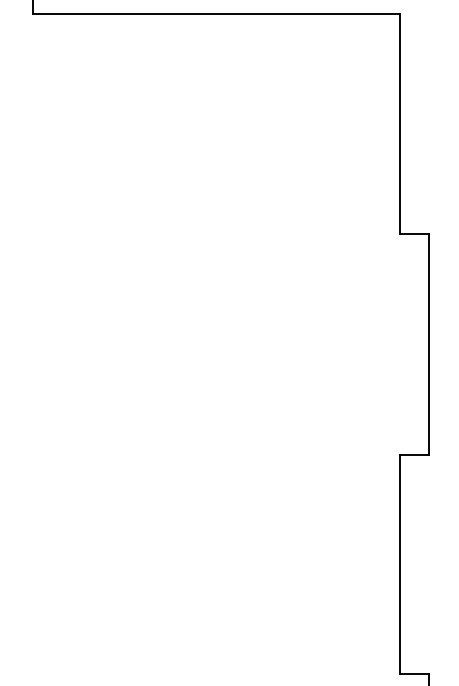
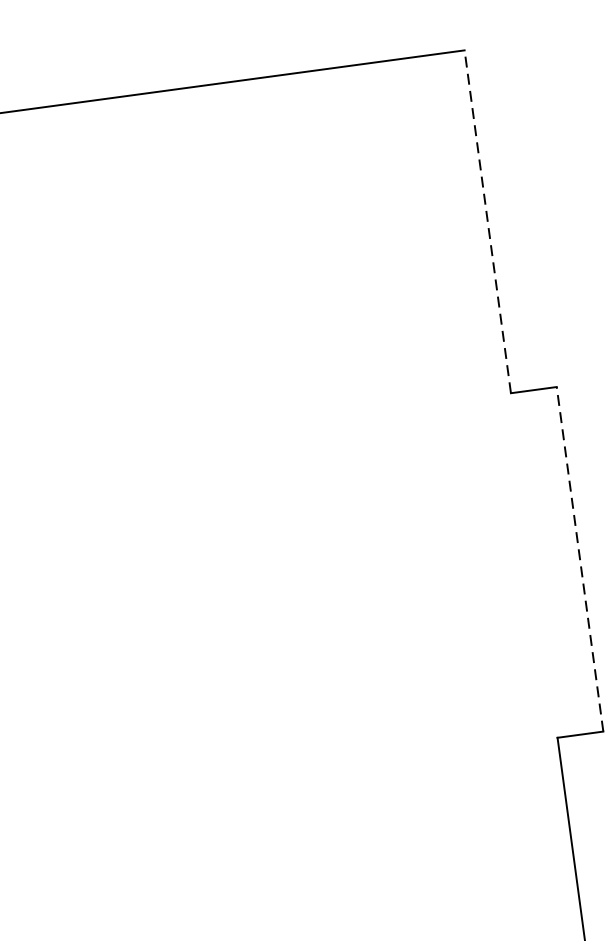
line: (400, 123) -> (488, 221), solid -> dashed
line: (429, 344) -> (580, 559), solid -> dashed

